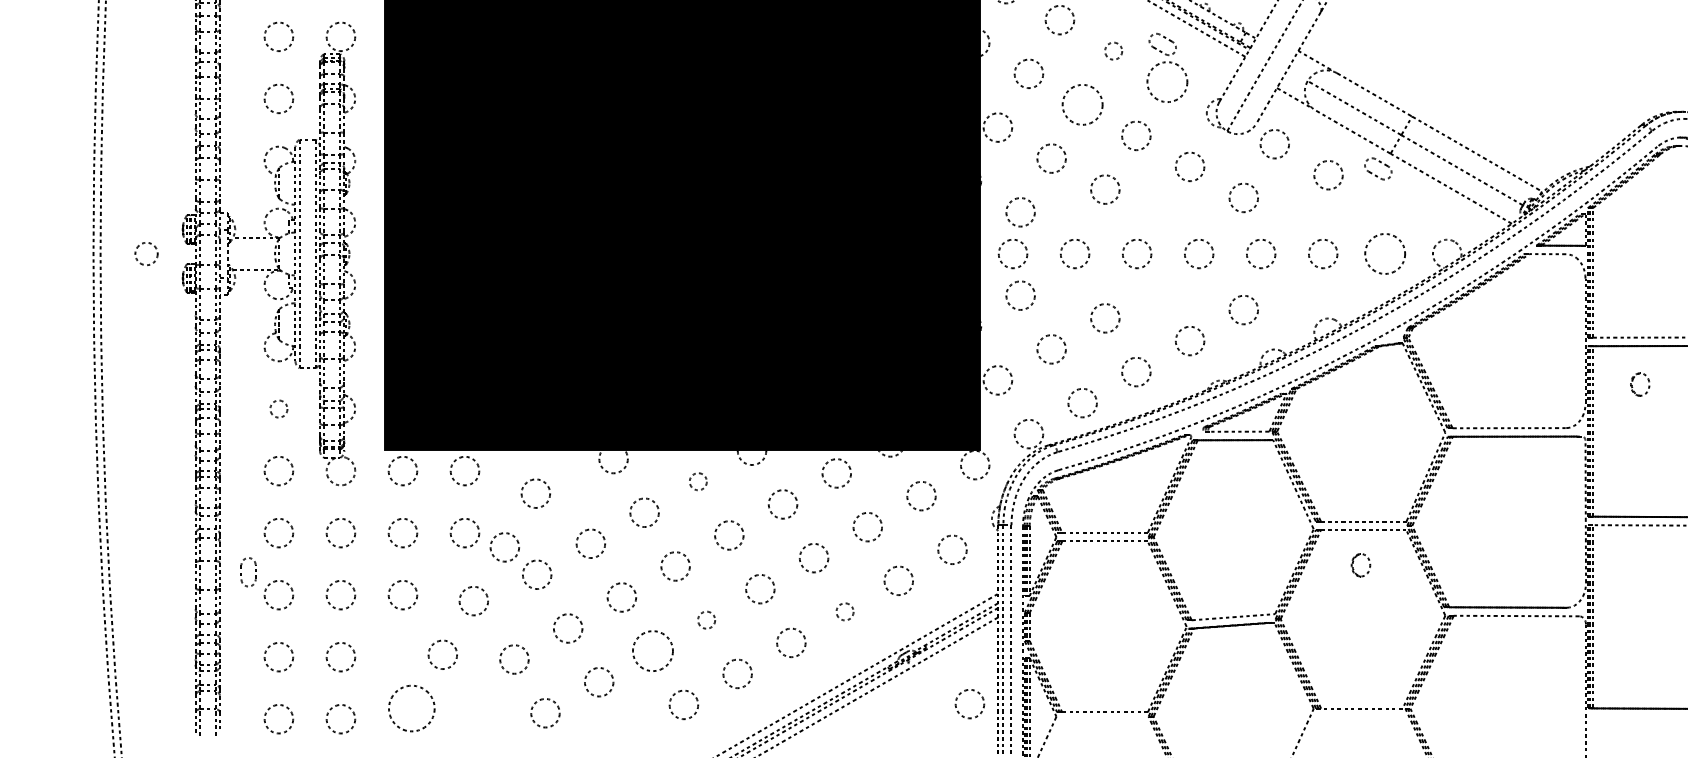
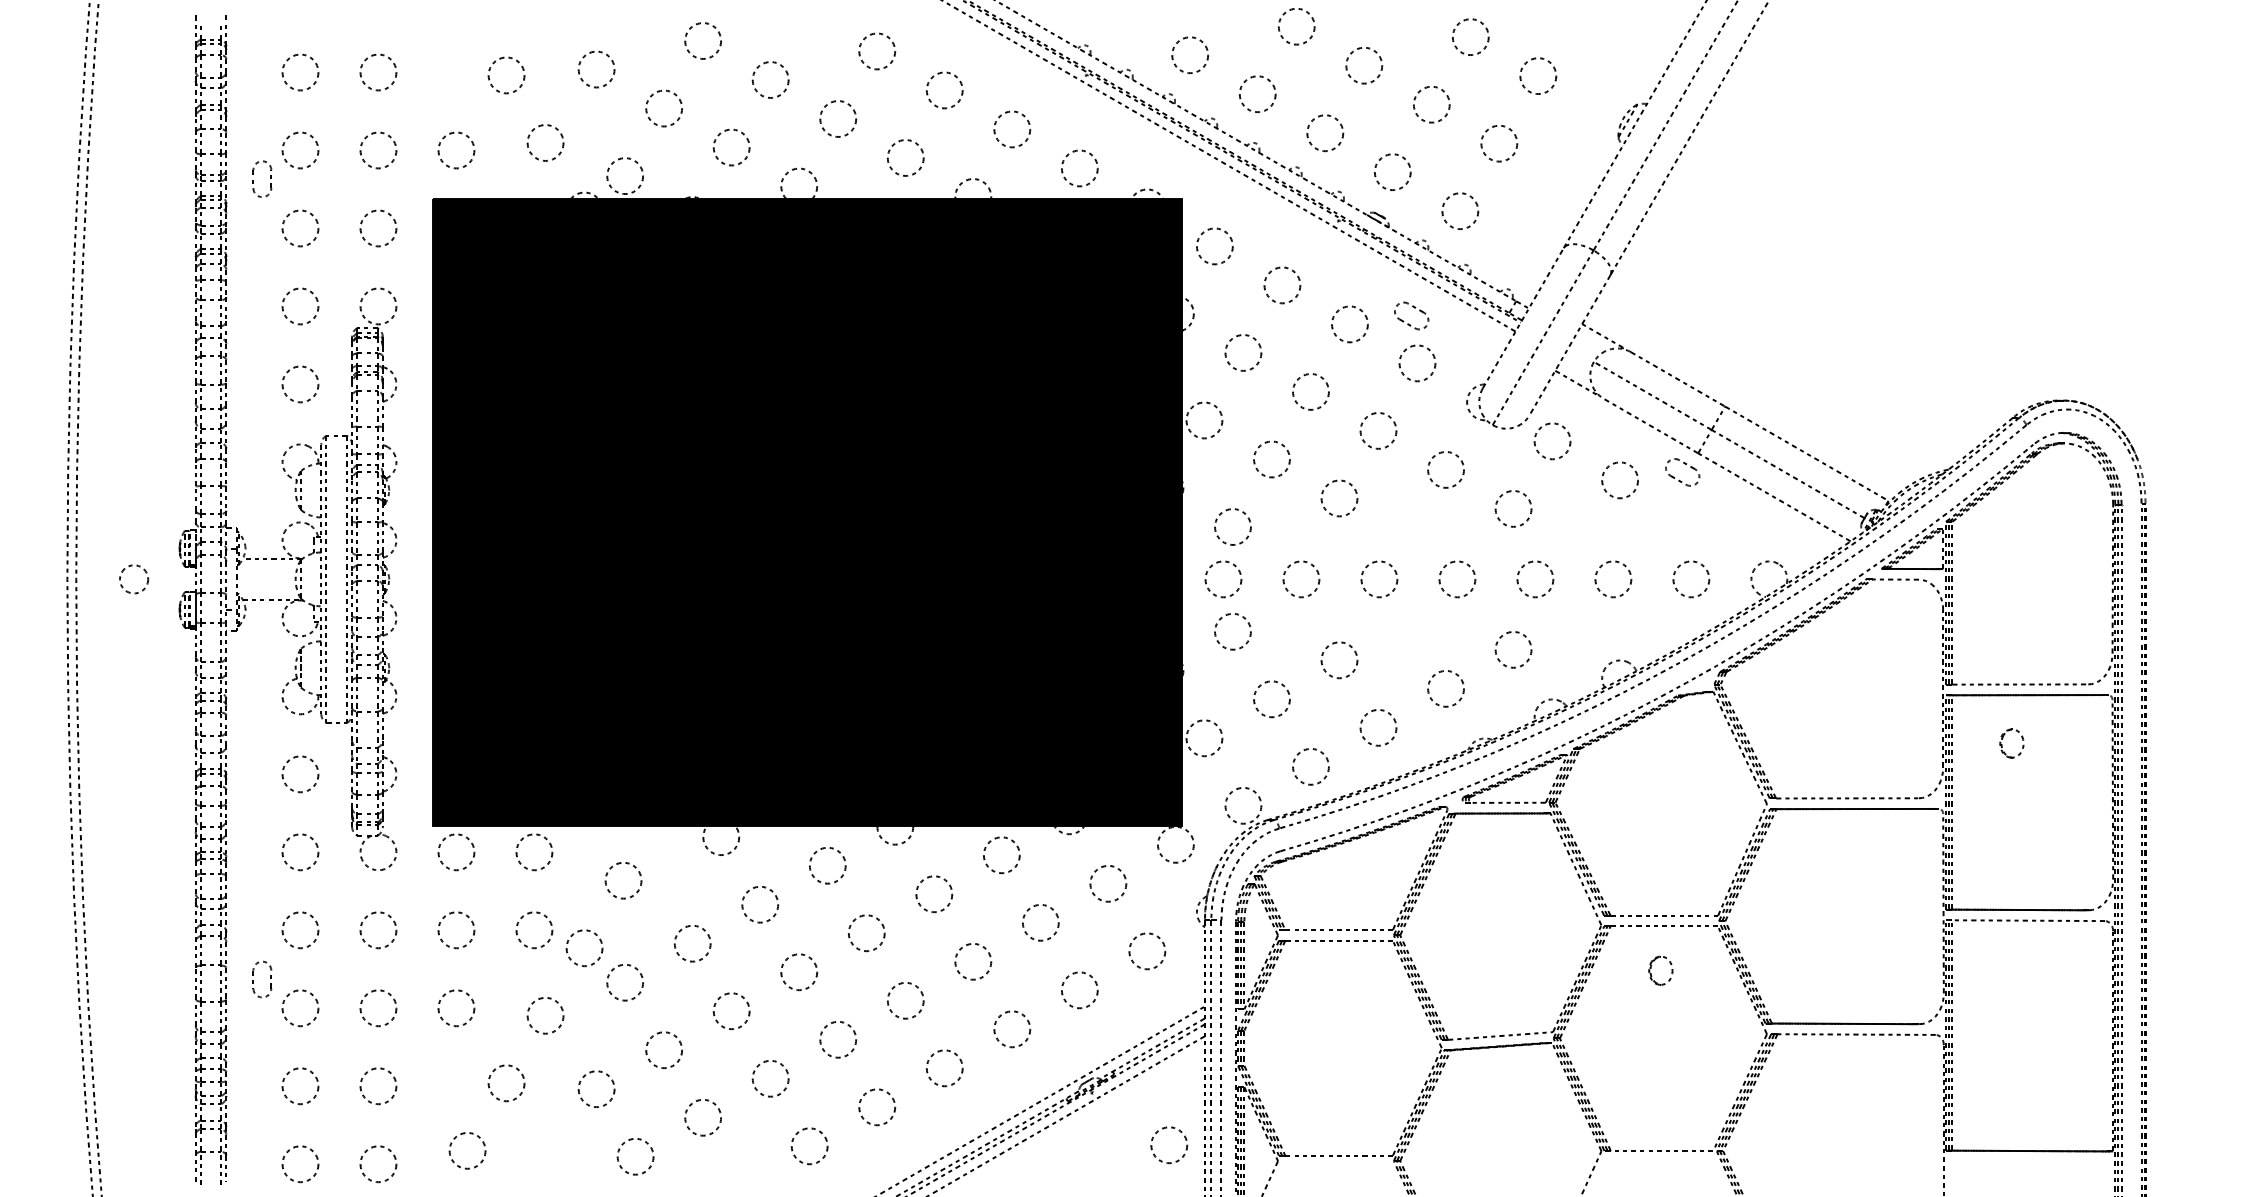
circle: (1113, 51) -> (1349, 324), size x1.67
circle: (1167, 82) -> (1417, 363), size x0.71
circle: (1082, 104) -> (1310, 391), size x0.71
circle: (1385, 254) -> (1691, 579), size x0.71
circle: (278, 409) -> (300, 774), size x1.67
circle: (698, 481) -> (827, 865), size x1.67
circle: (845, 612) -> (1012, 1029), size x1.67
circle: (706, 619) -> (838, 1039), size x1.67
circle: (652, 650) -> (770, 1078), size x0.71
circle: (411, 708) -> (467, 1150), size x0.62

